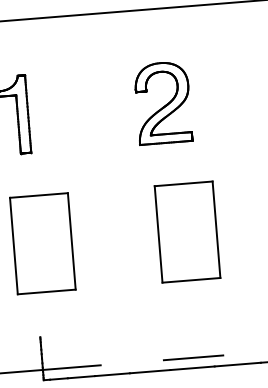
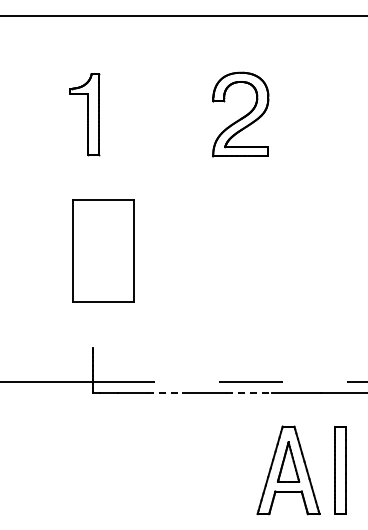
part: (187, 231) -> (255, 250), removed
line: (192, 368) -> (249, 393), solid -> dashed
line: (112, 374) -> (165, 393), solid -> dashed

